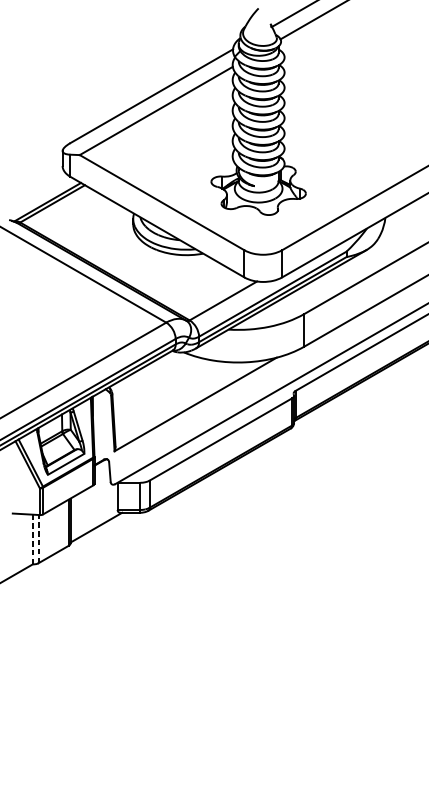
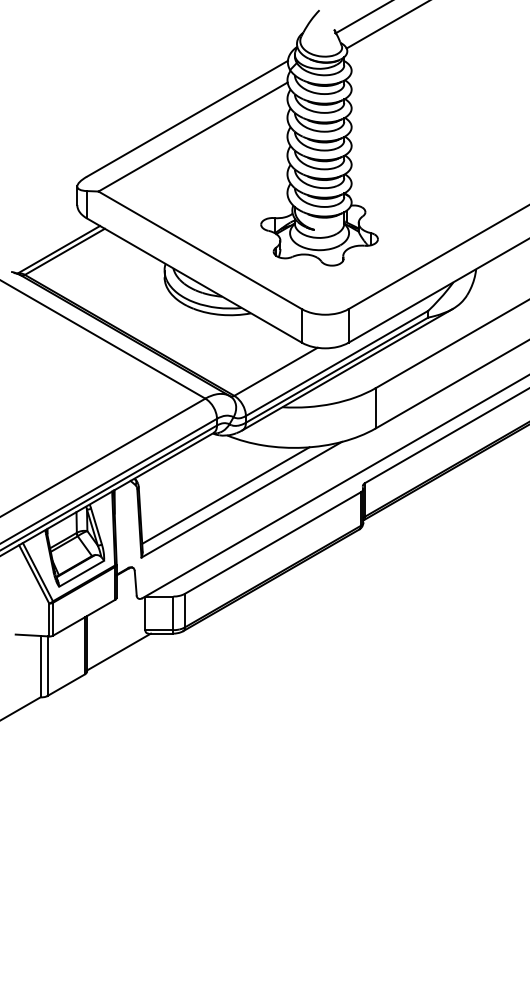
line: (182, 401) -> (225, 495), added
line: (32, 539) -> (40, 666), dashed -> solid
line: (38, 539) -> (47, 666), dashed -> solid

